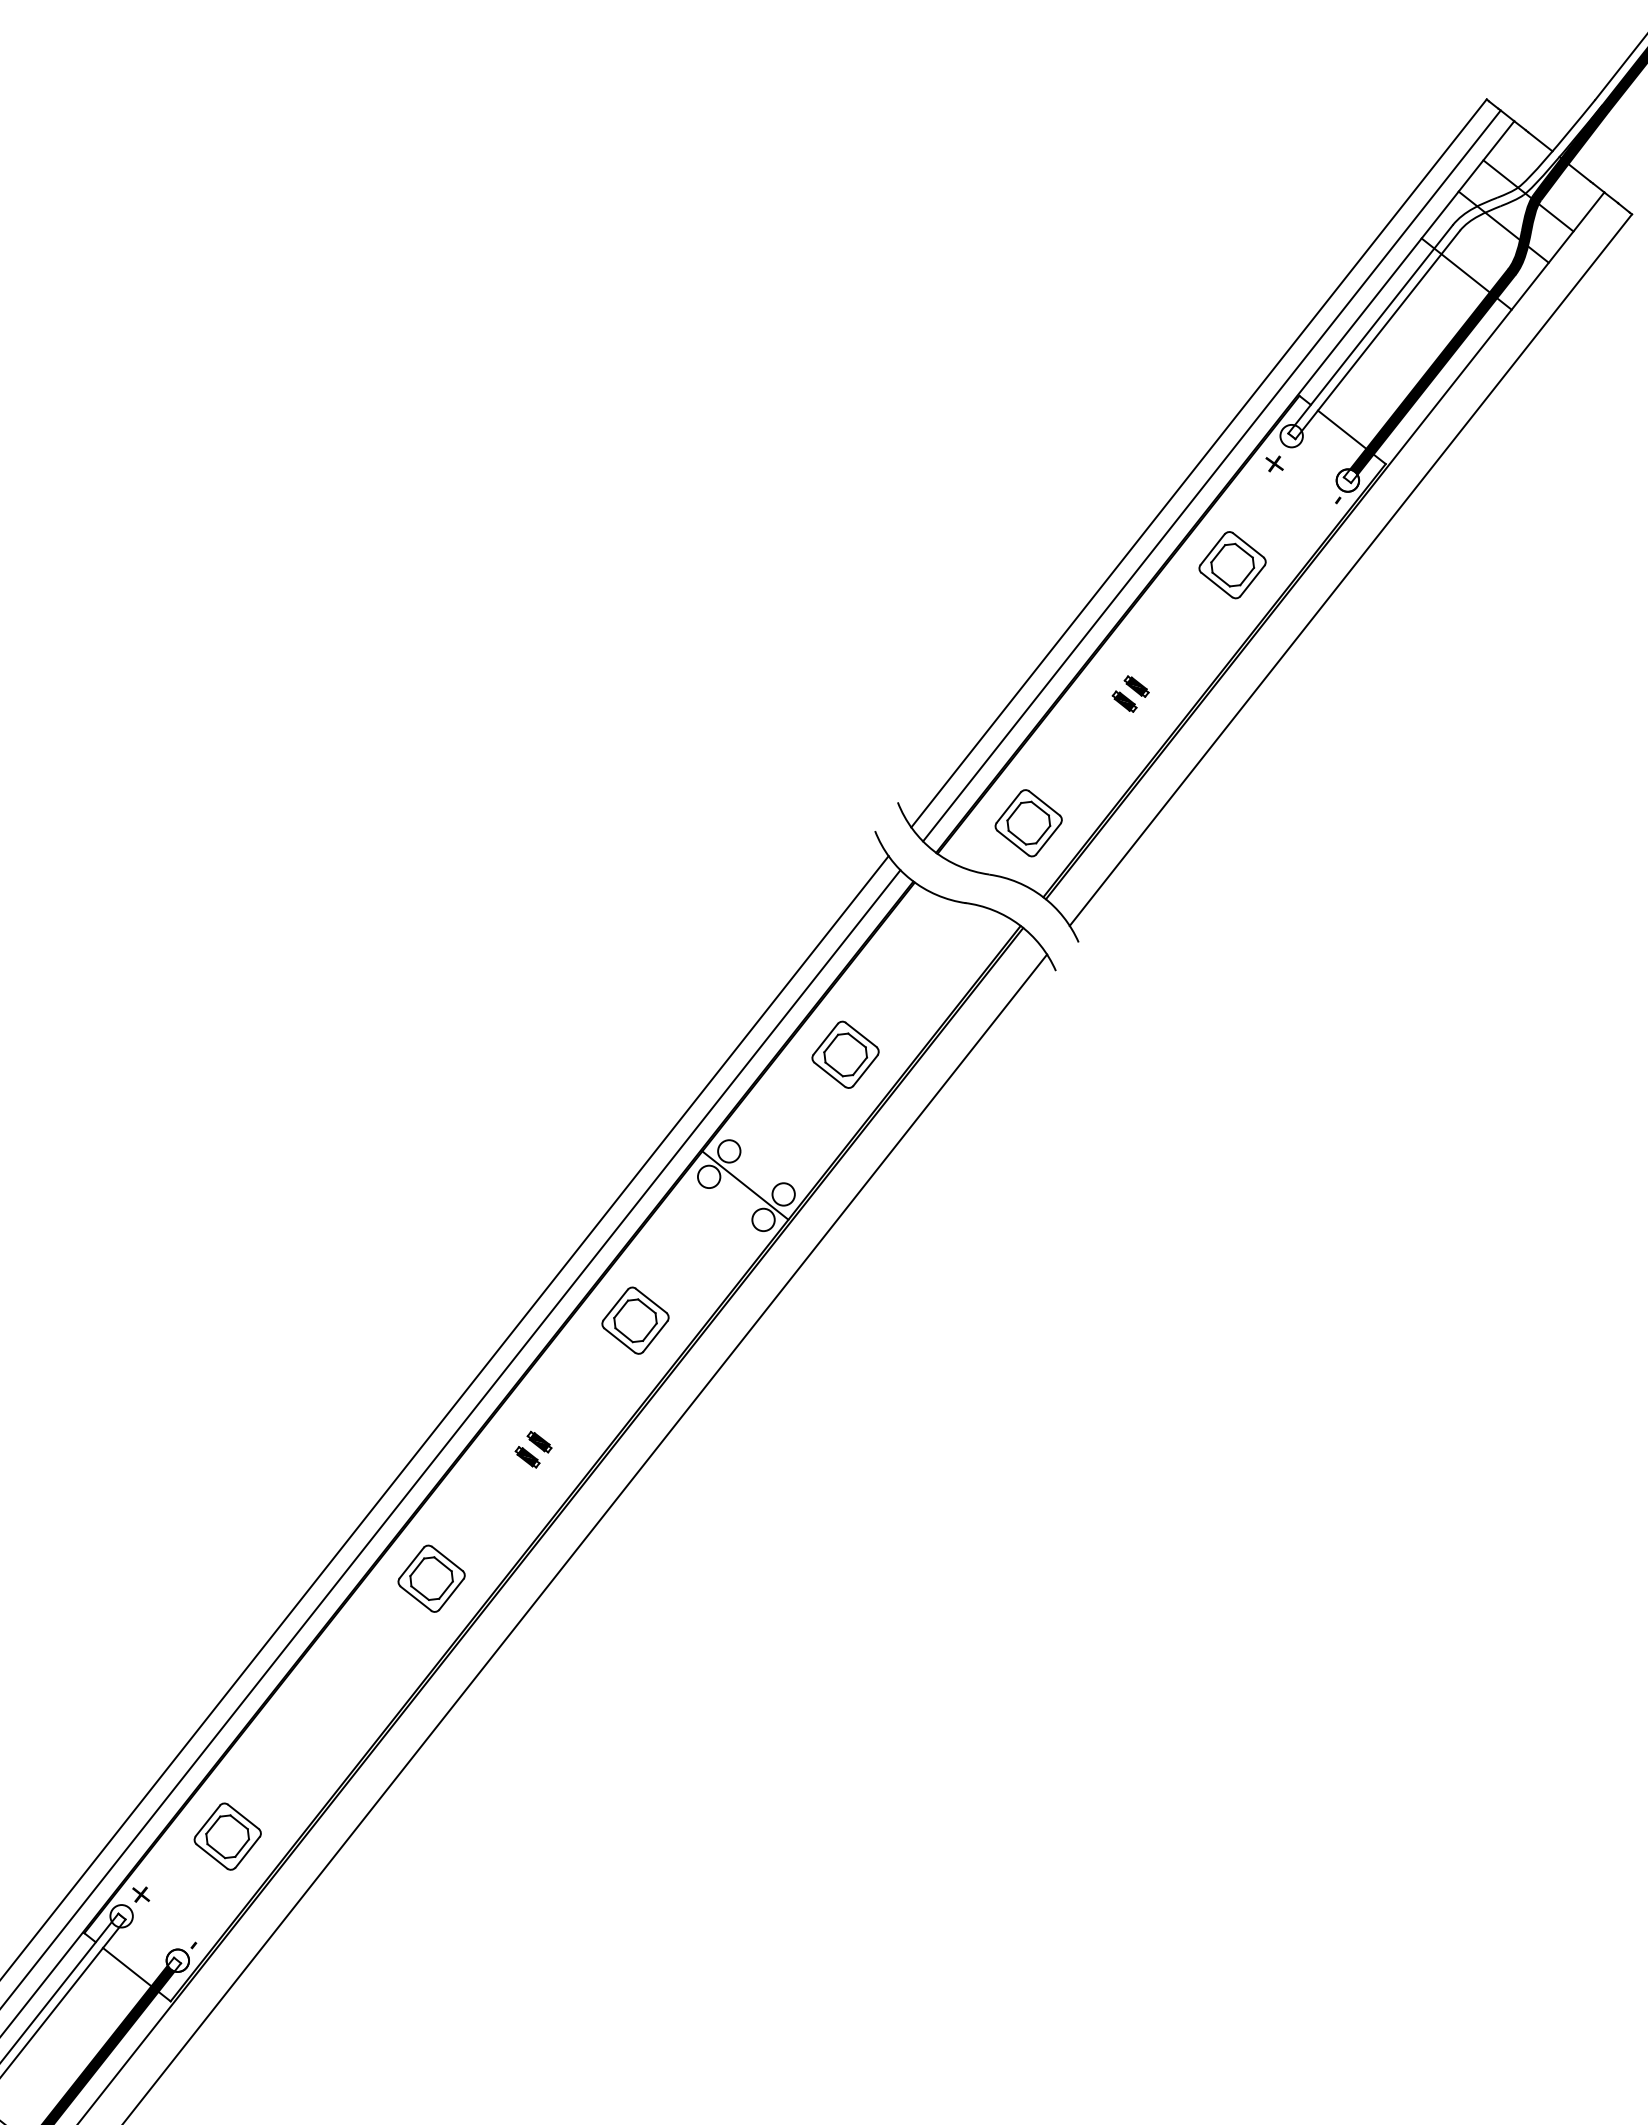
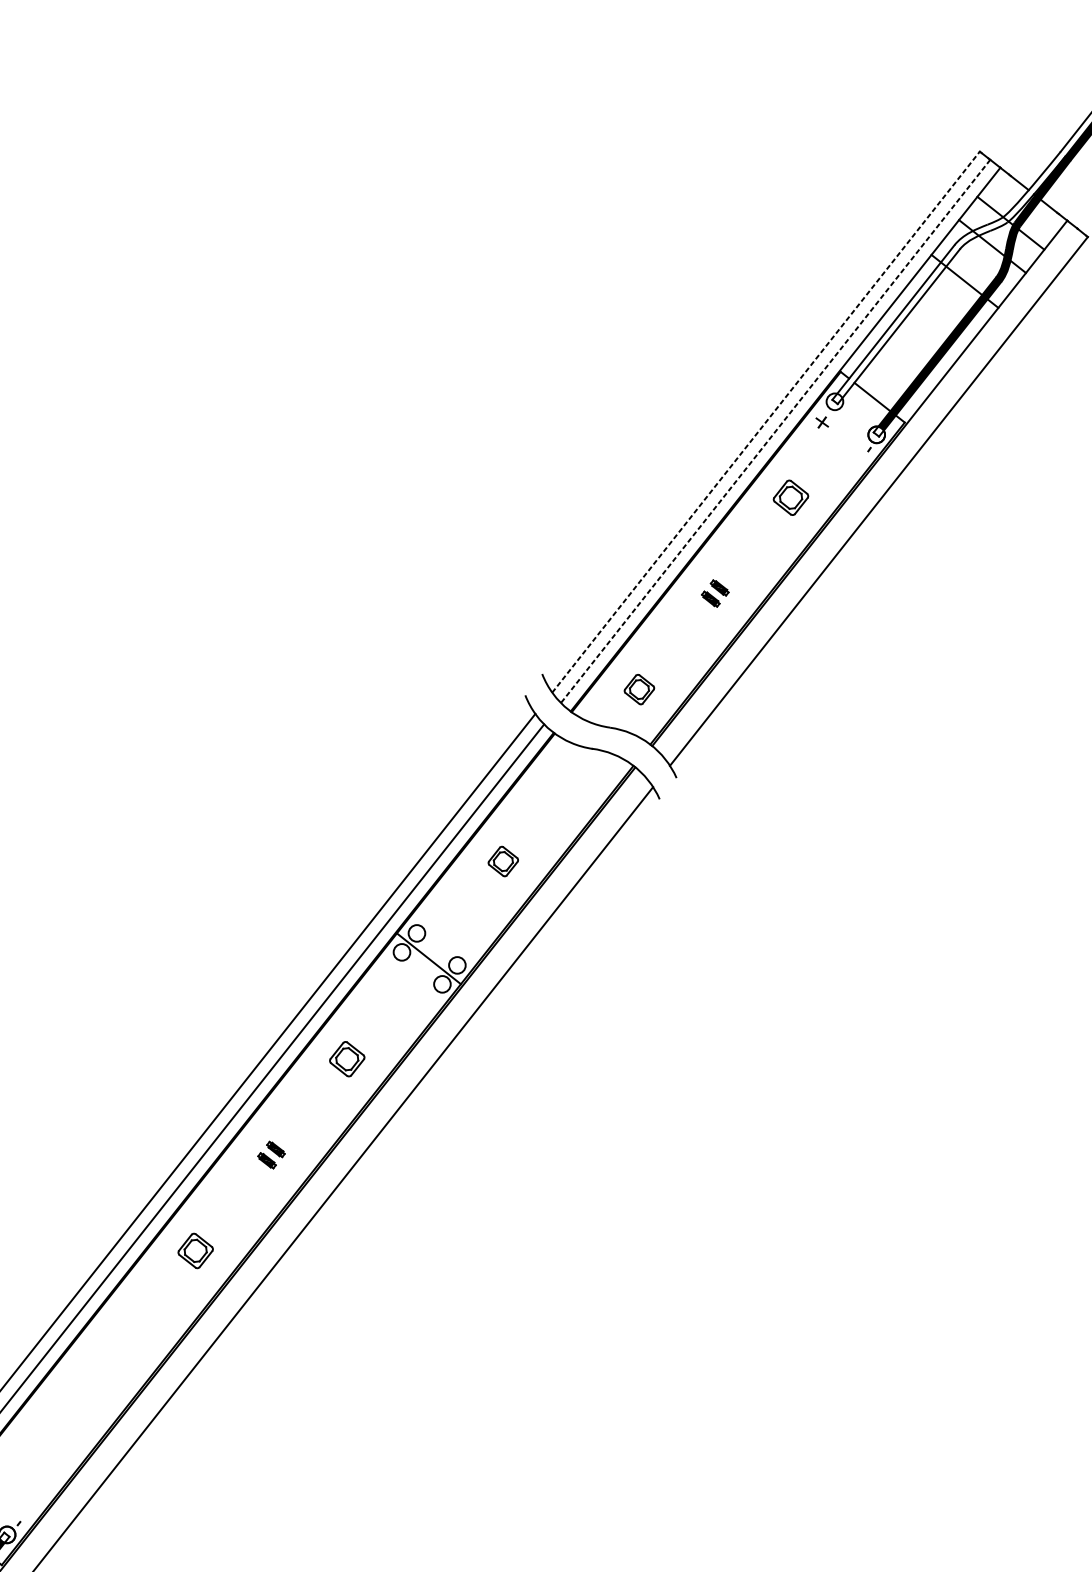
line: (1199, 463) -> (766, 422), solid -> dashed
line: (1211, 476) -> (775, 431), solid -> dashed
part: (1232, 565) -> (790, 497), size x0.7
part: (1028, 823) -> (639, 689), size x0.6
part: (845, 1054) -> (503, 861), size x0.6
part: (635, 1320) -> (347, 1059), size x0.7
part: (431, 1578) -> (195, 1250), size x0.7
part: (227, 1836) -> (44, 1442), removed

